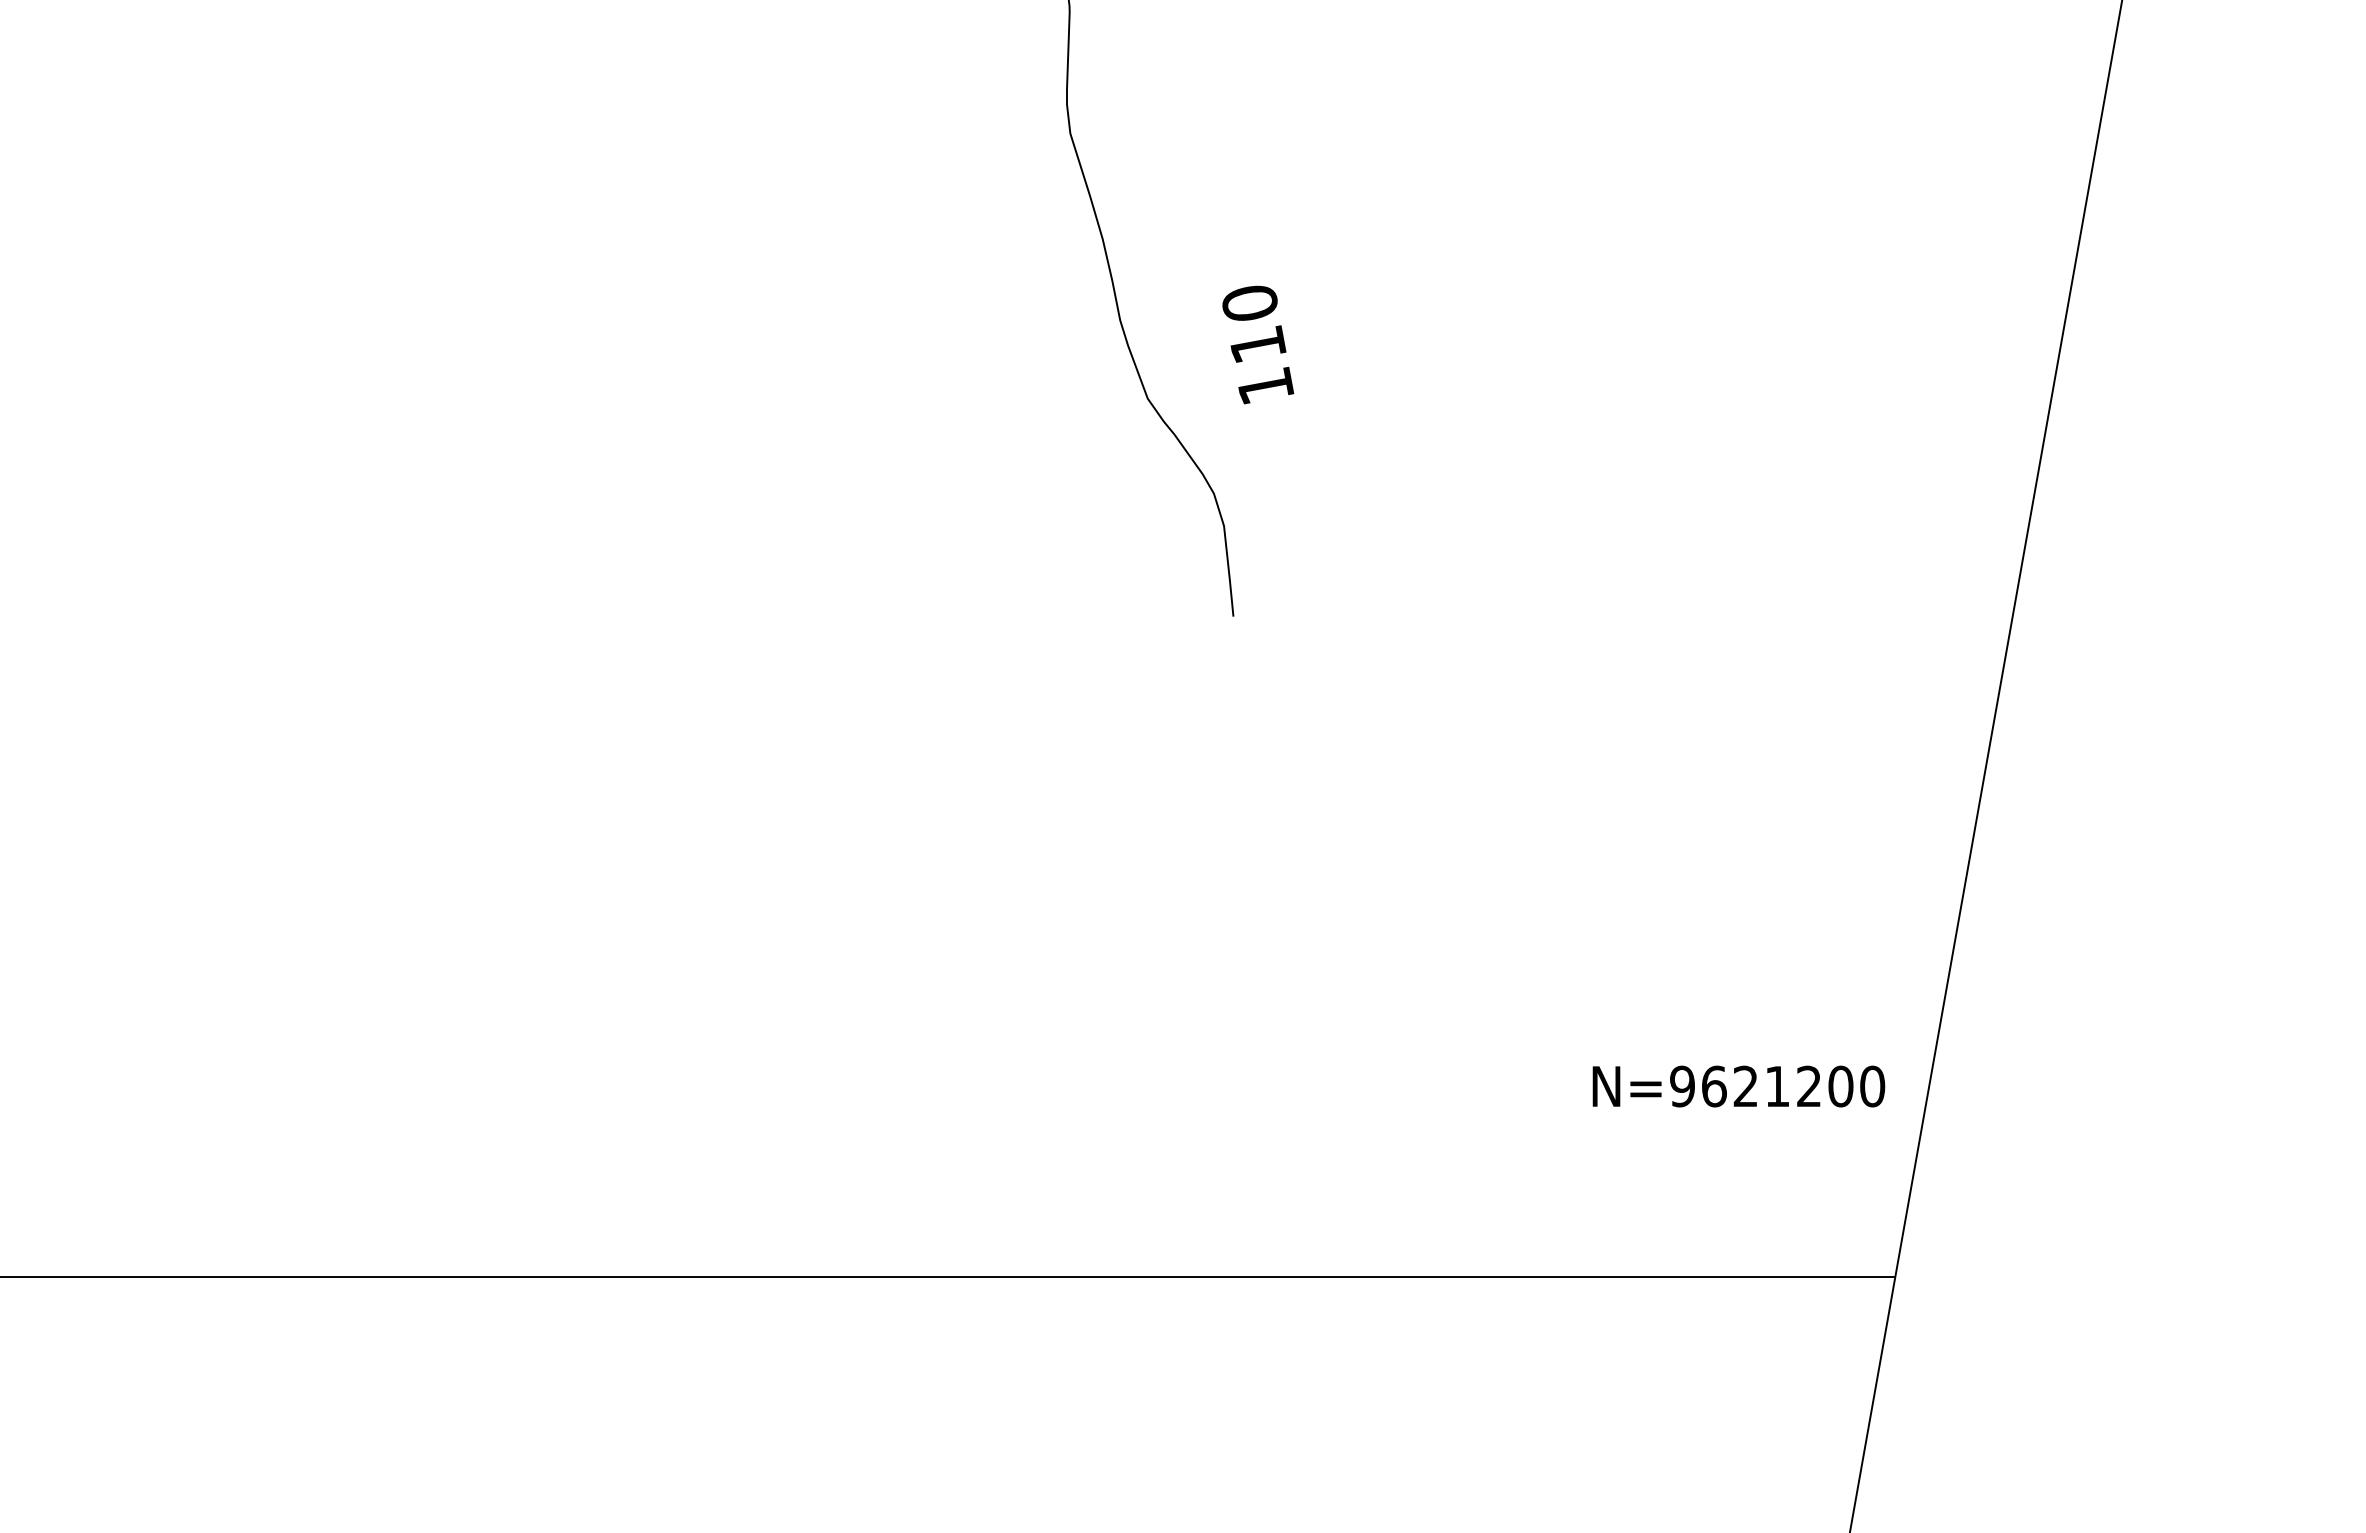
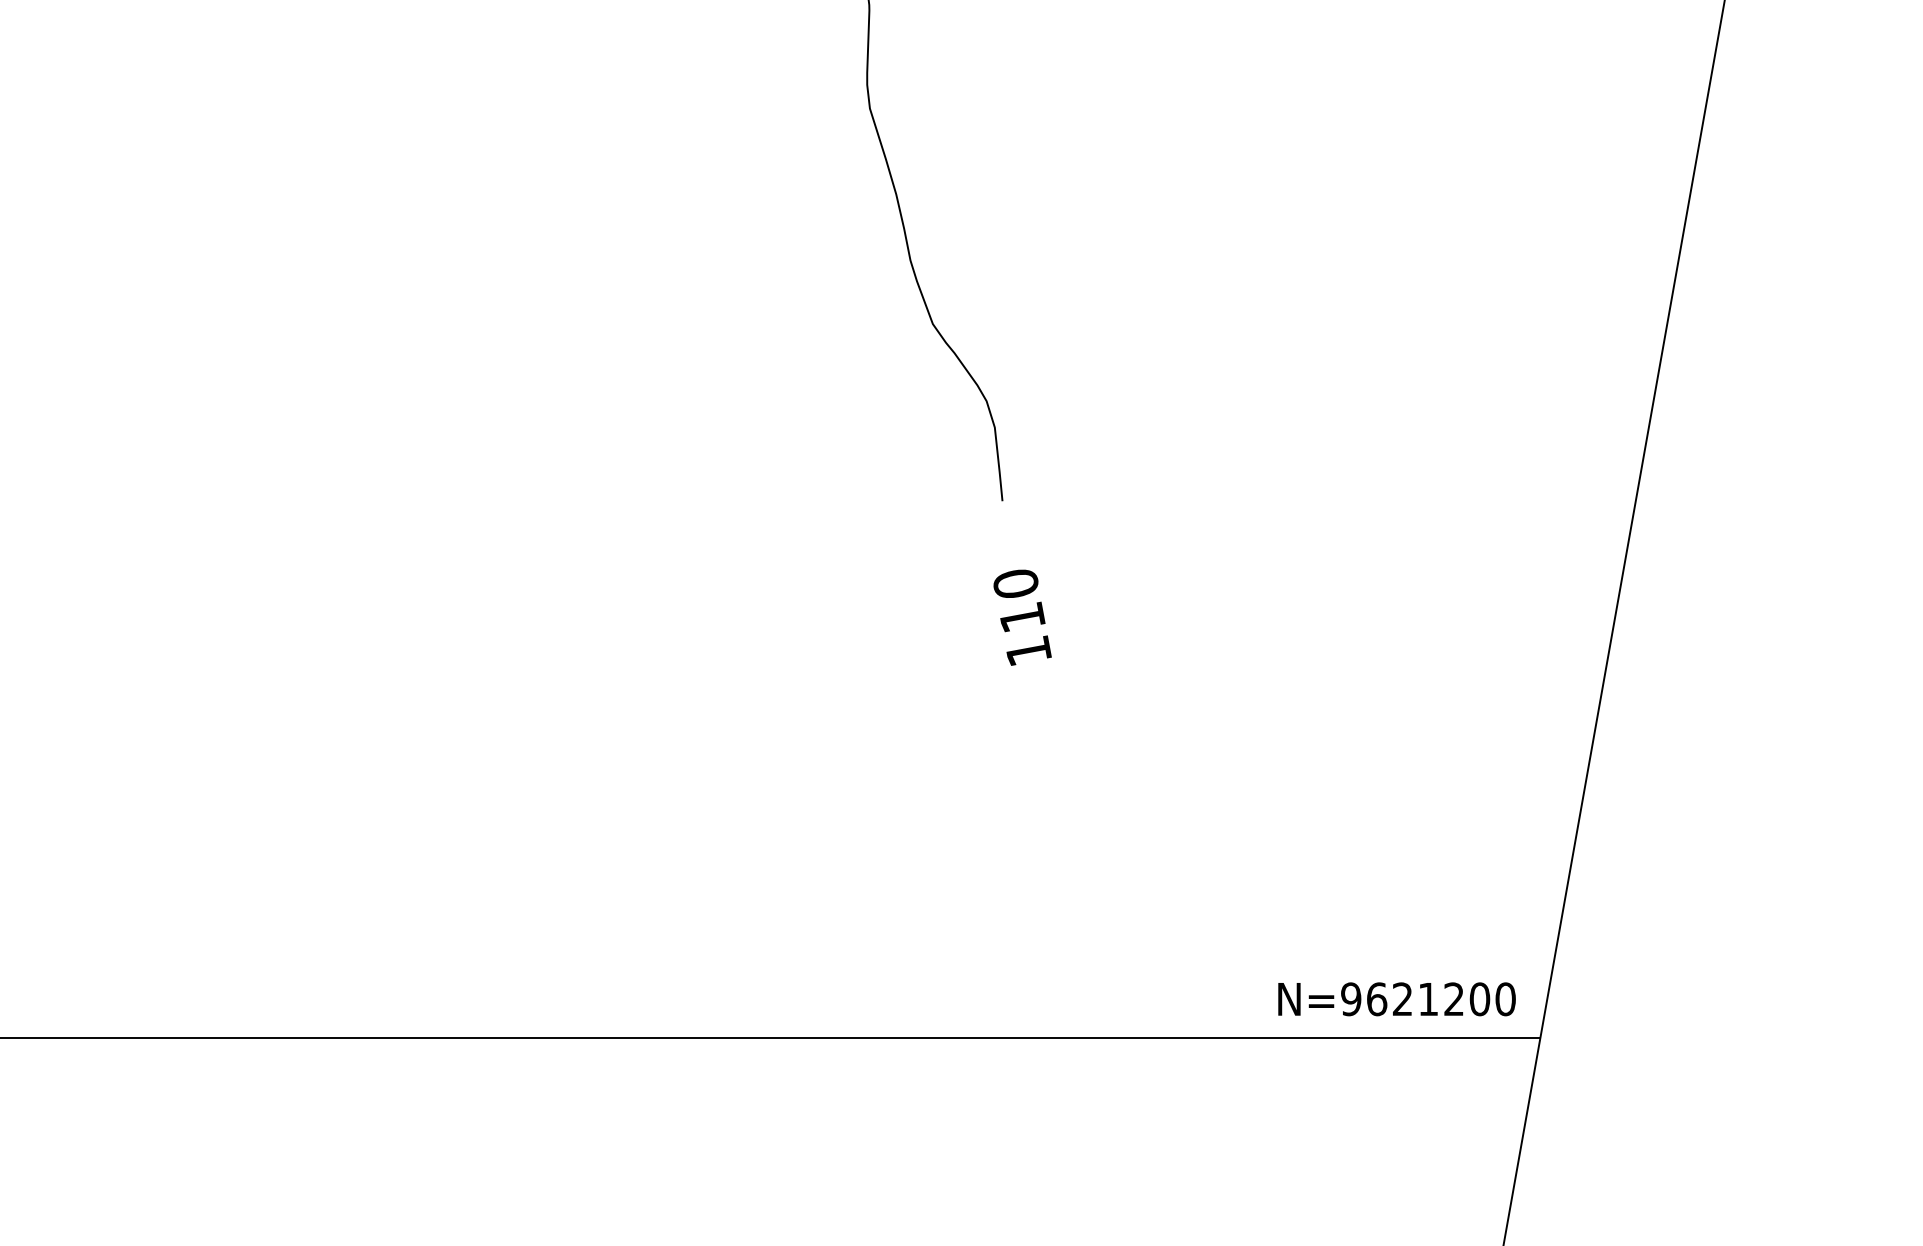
text: (1258, 344) -> (1022, 617), moved
text: (1738, 1086) -> (1396, 999), moved

